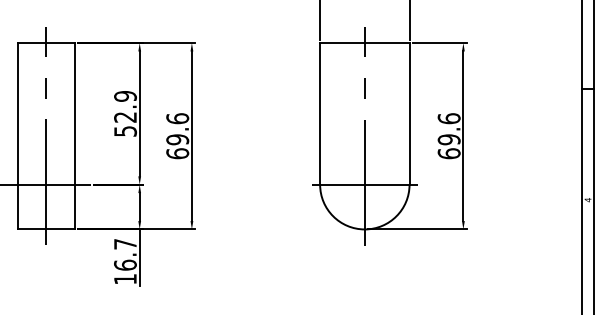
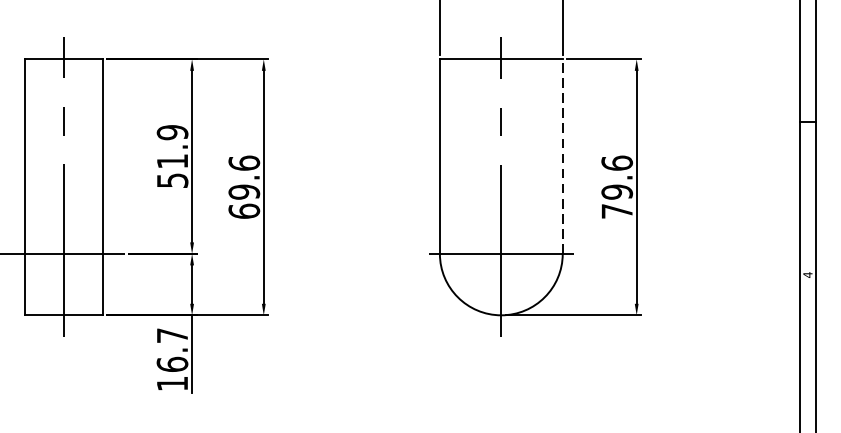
line: (409, 113) -> (562, 156), solid -> dashed
text: (125, 117) -> (172, 161), 52.9 -> 51.9
text: (448, 153) -> (616, 211), 69.6 -> 79.6

